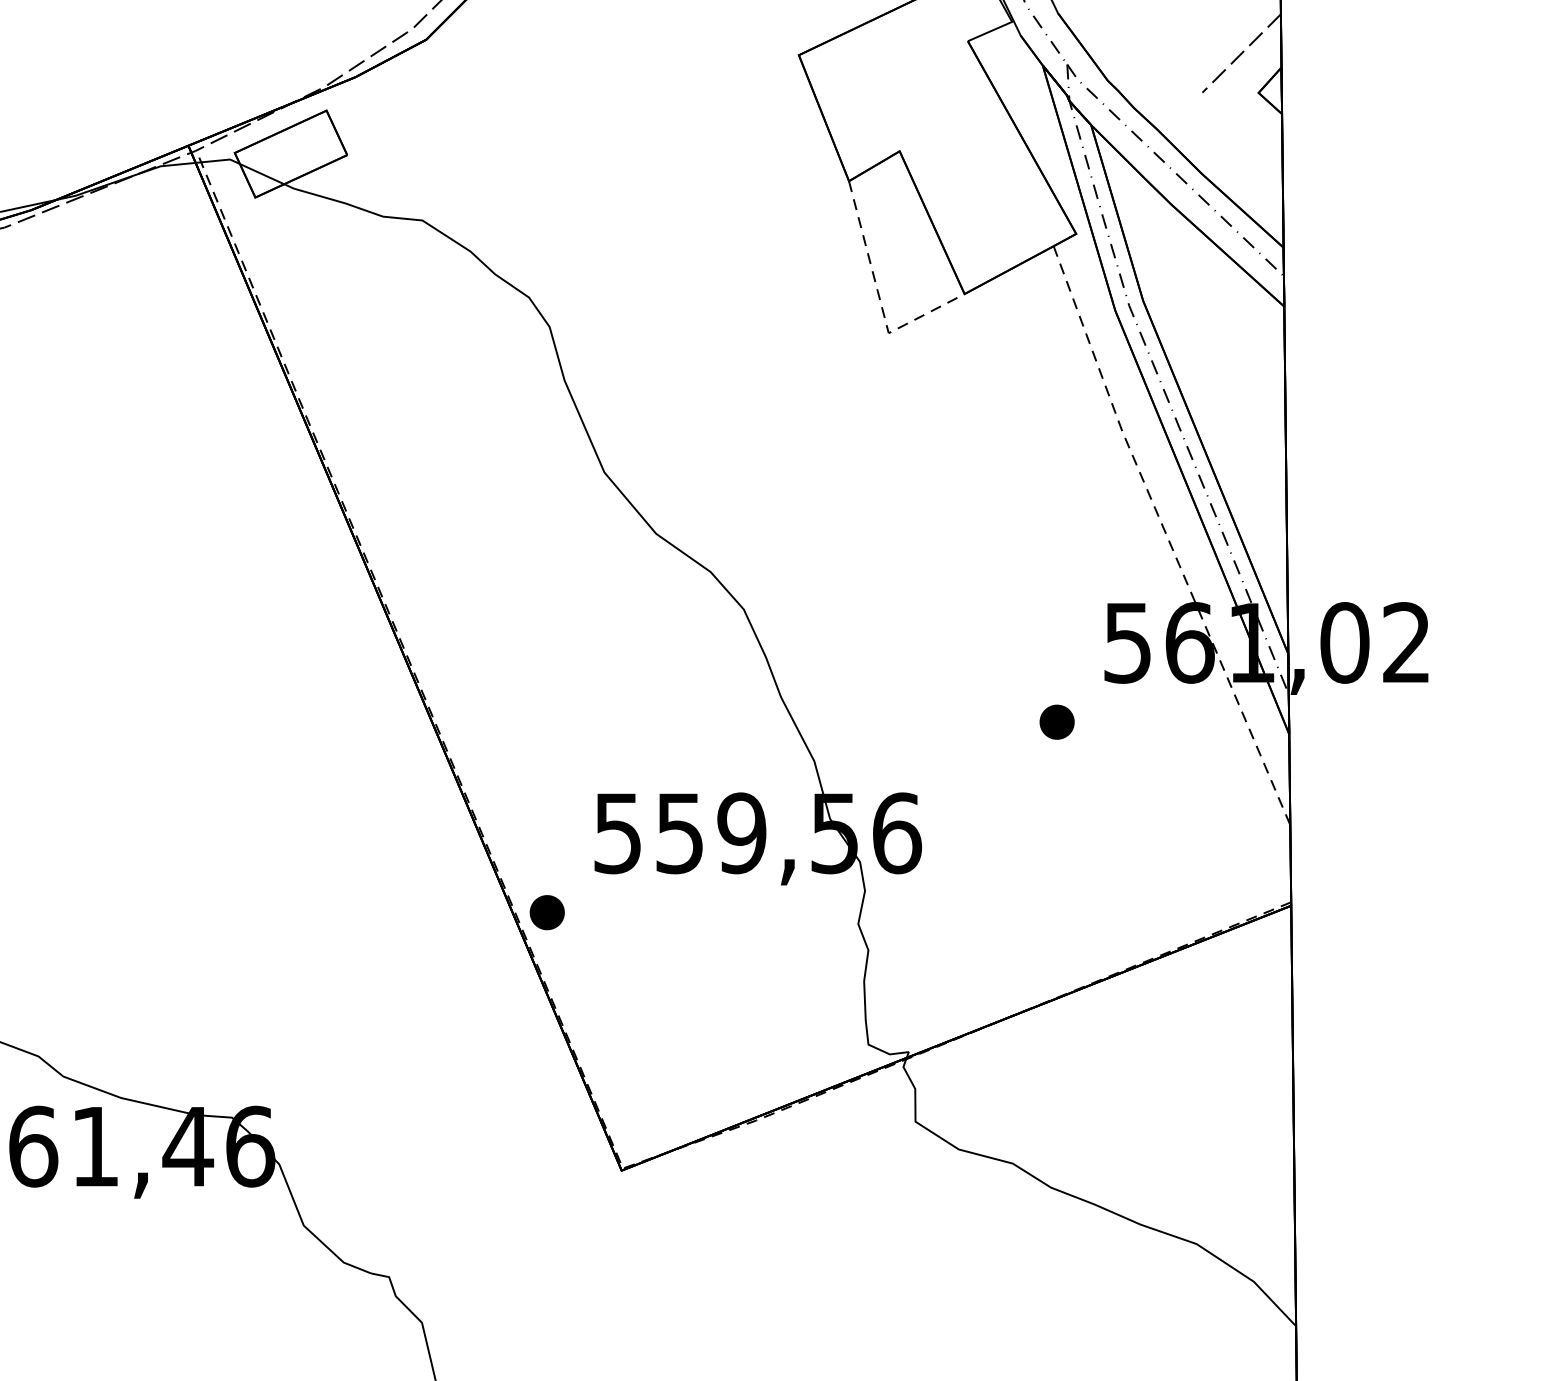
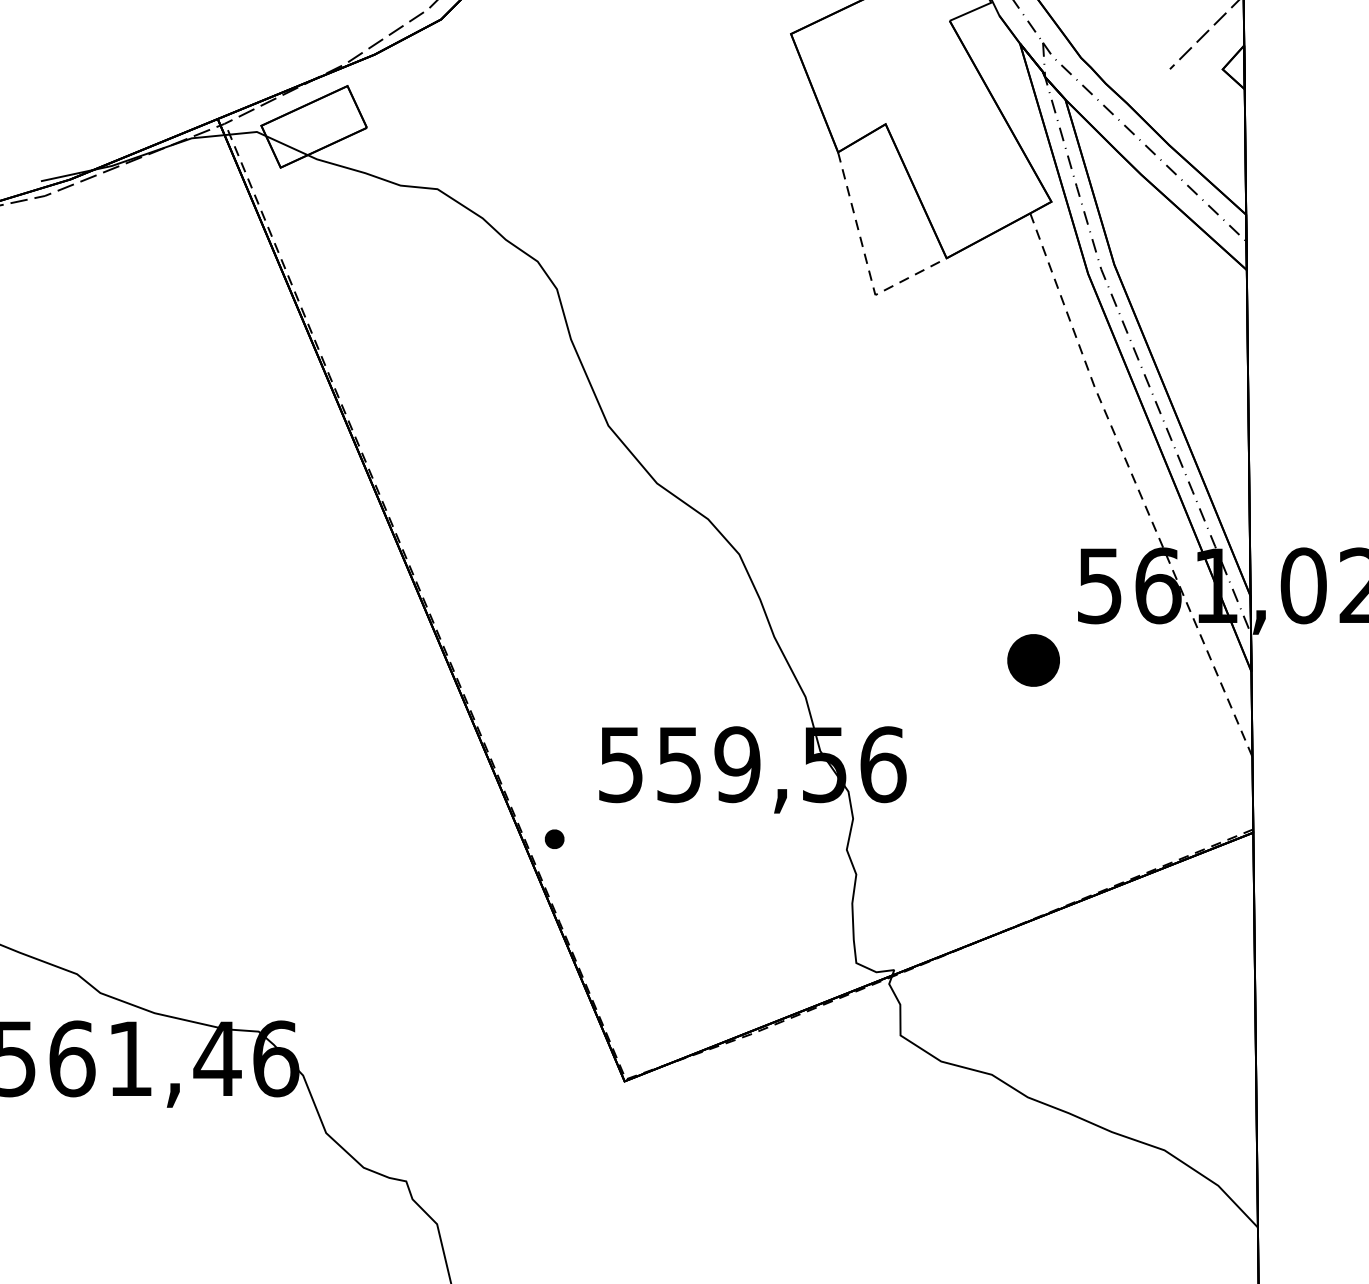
part: (1056, 721) -> (1032, 659), size x1.6
part: (546, 912) -> (554, 839), size x0.6

